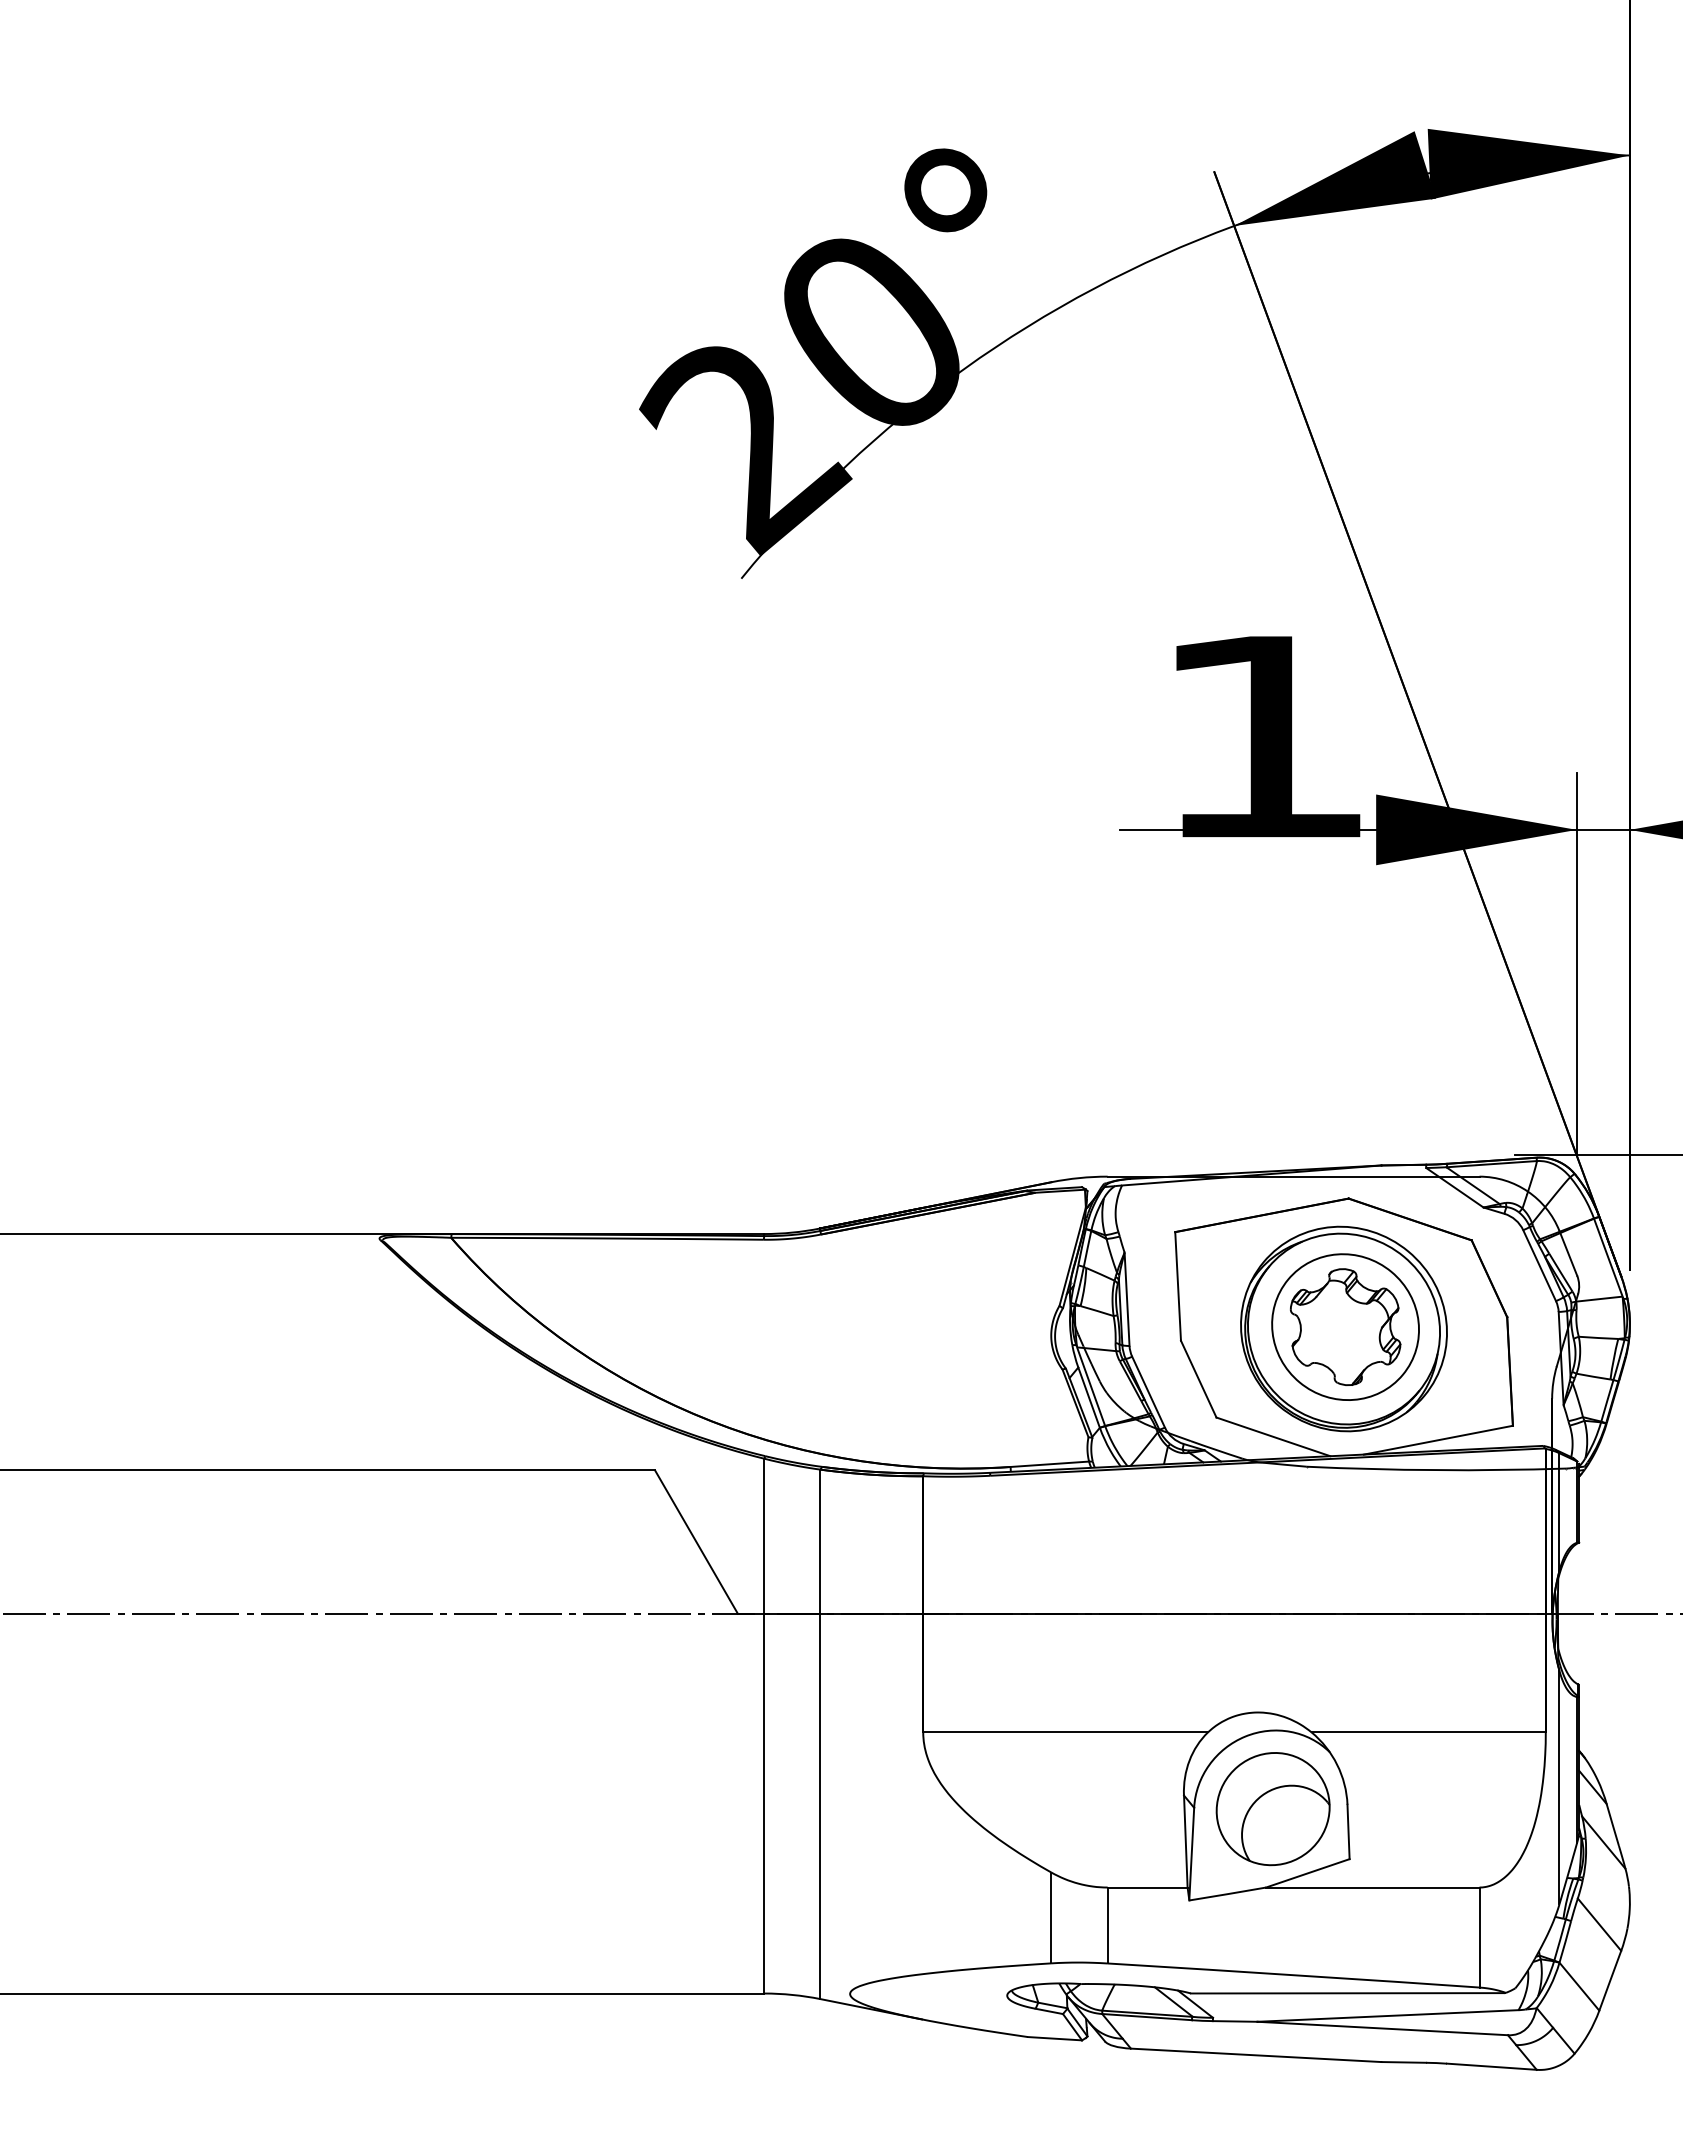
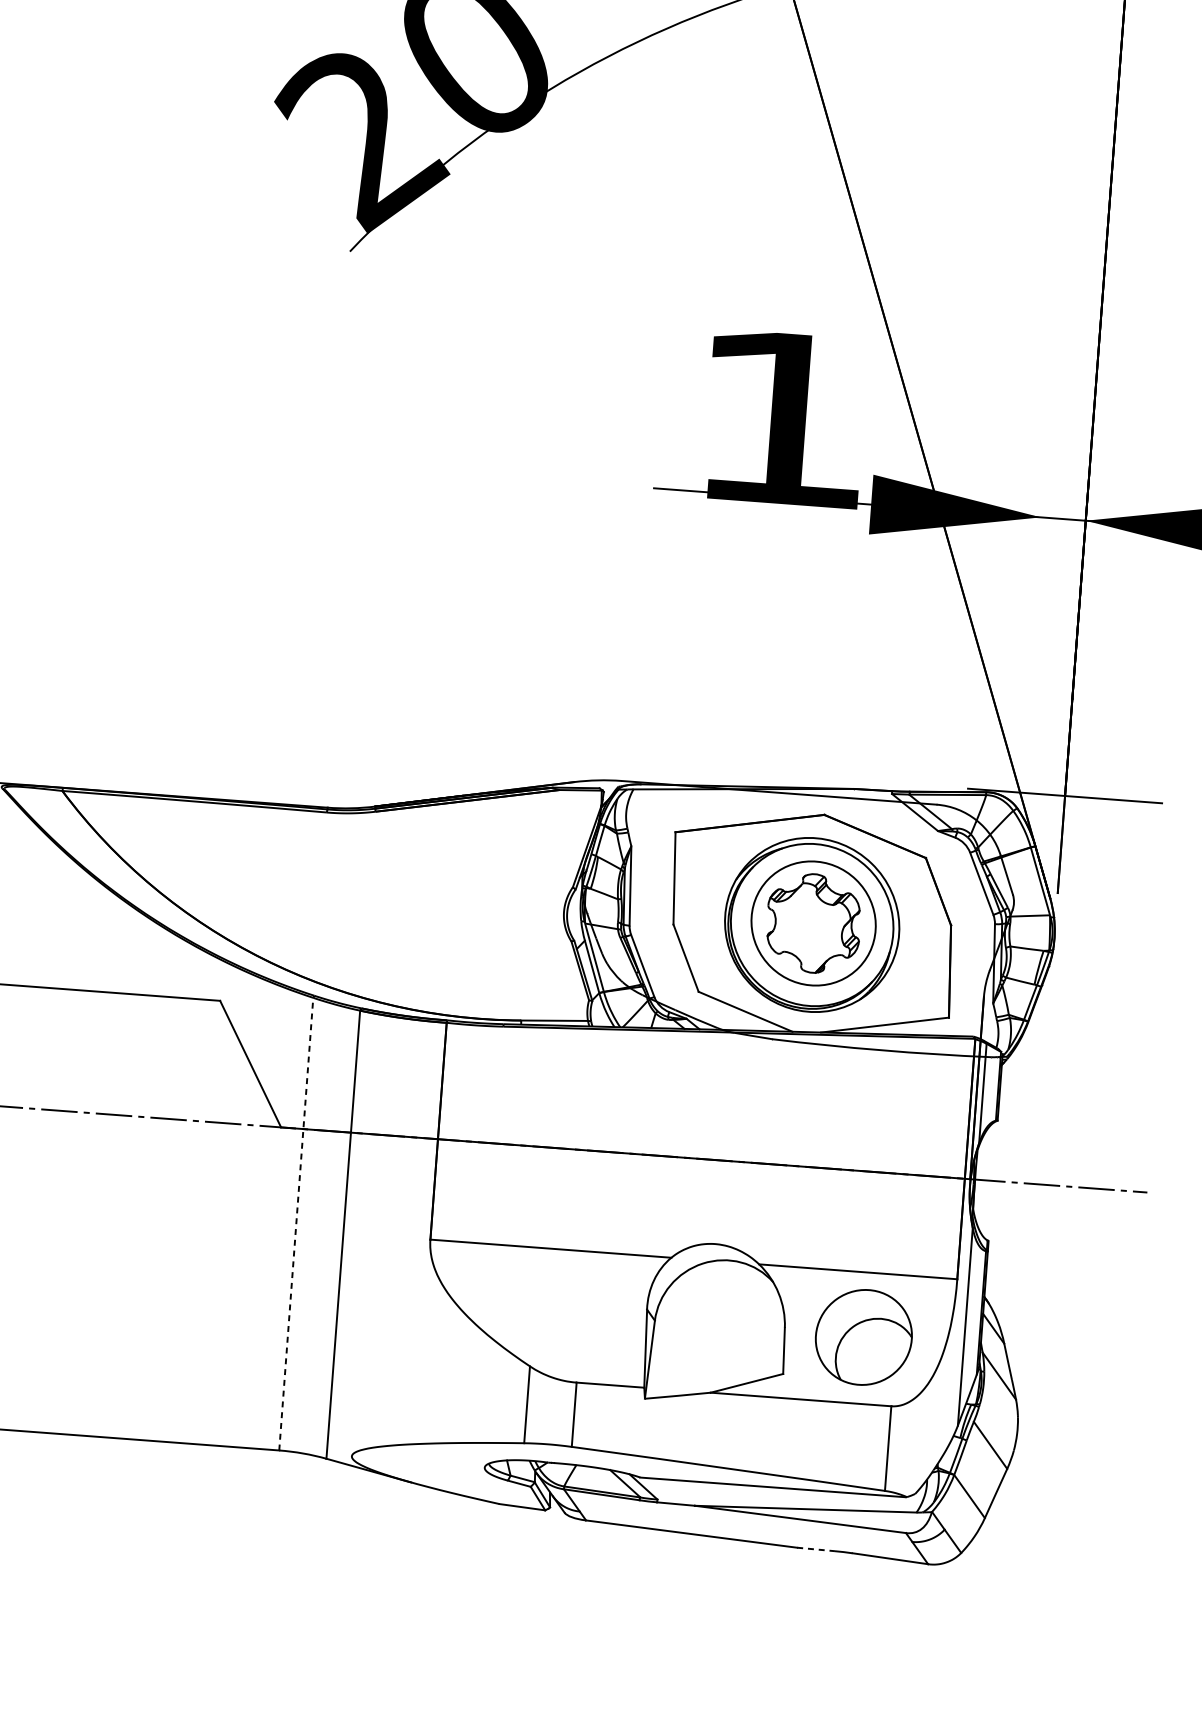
line: (1576, 963) -> (1032, 630), removed
line: (764, 1725) -> (296, 1223), solid -> dashed
part: (1272, 1809) -> (863, 1337), moved
line: (1404, 2062) -> (816, 1549), solid -> dashed

